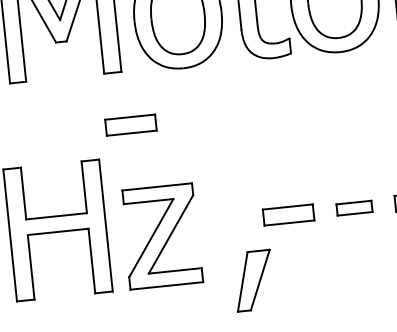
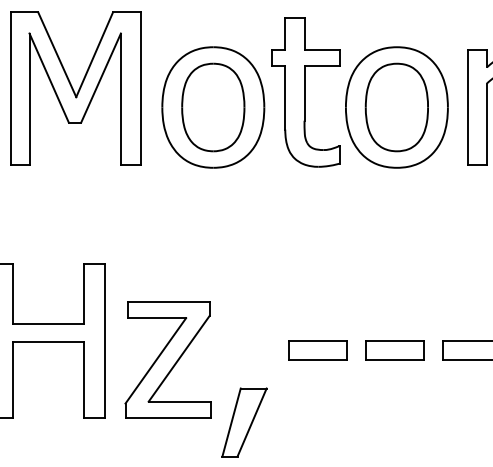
part: (130, 125) -> (145, 227), removed
part: (354, 208) -> (394, 350), size x1.43
part: (253, 280) -> (244, 422), moved

